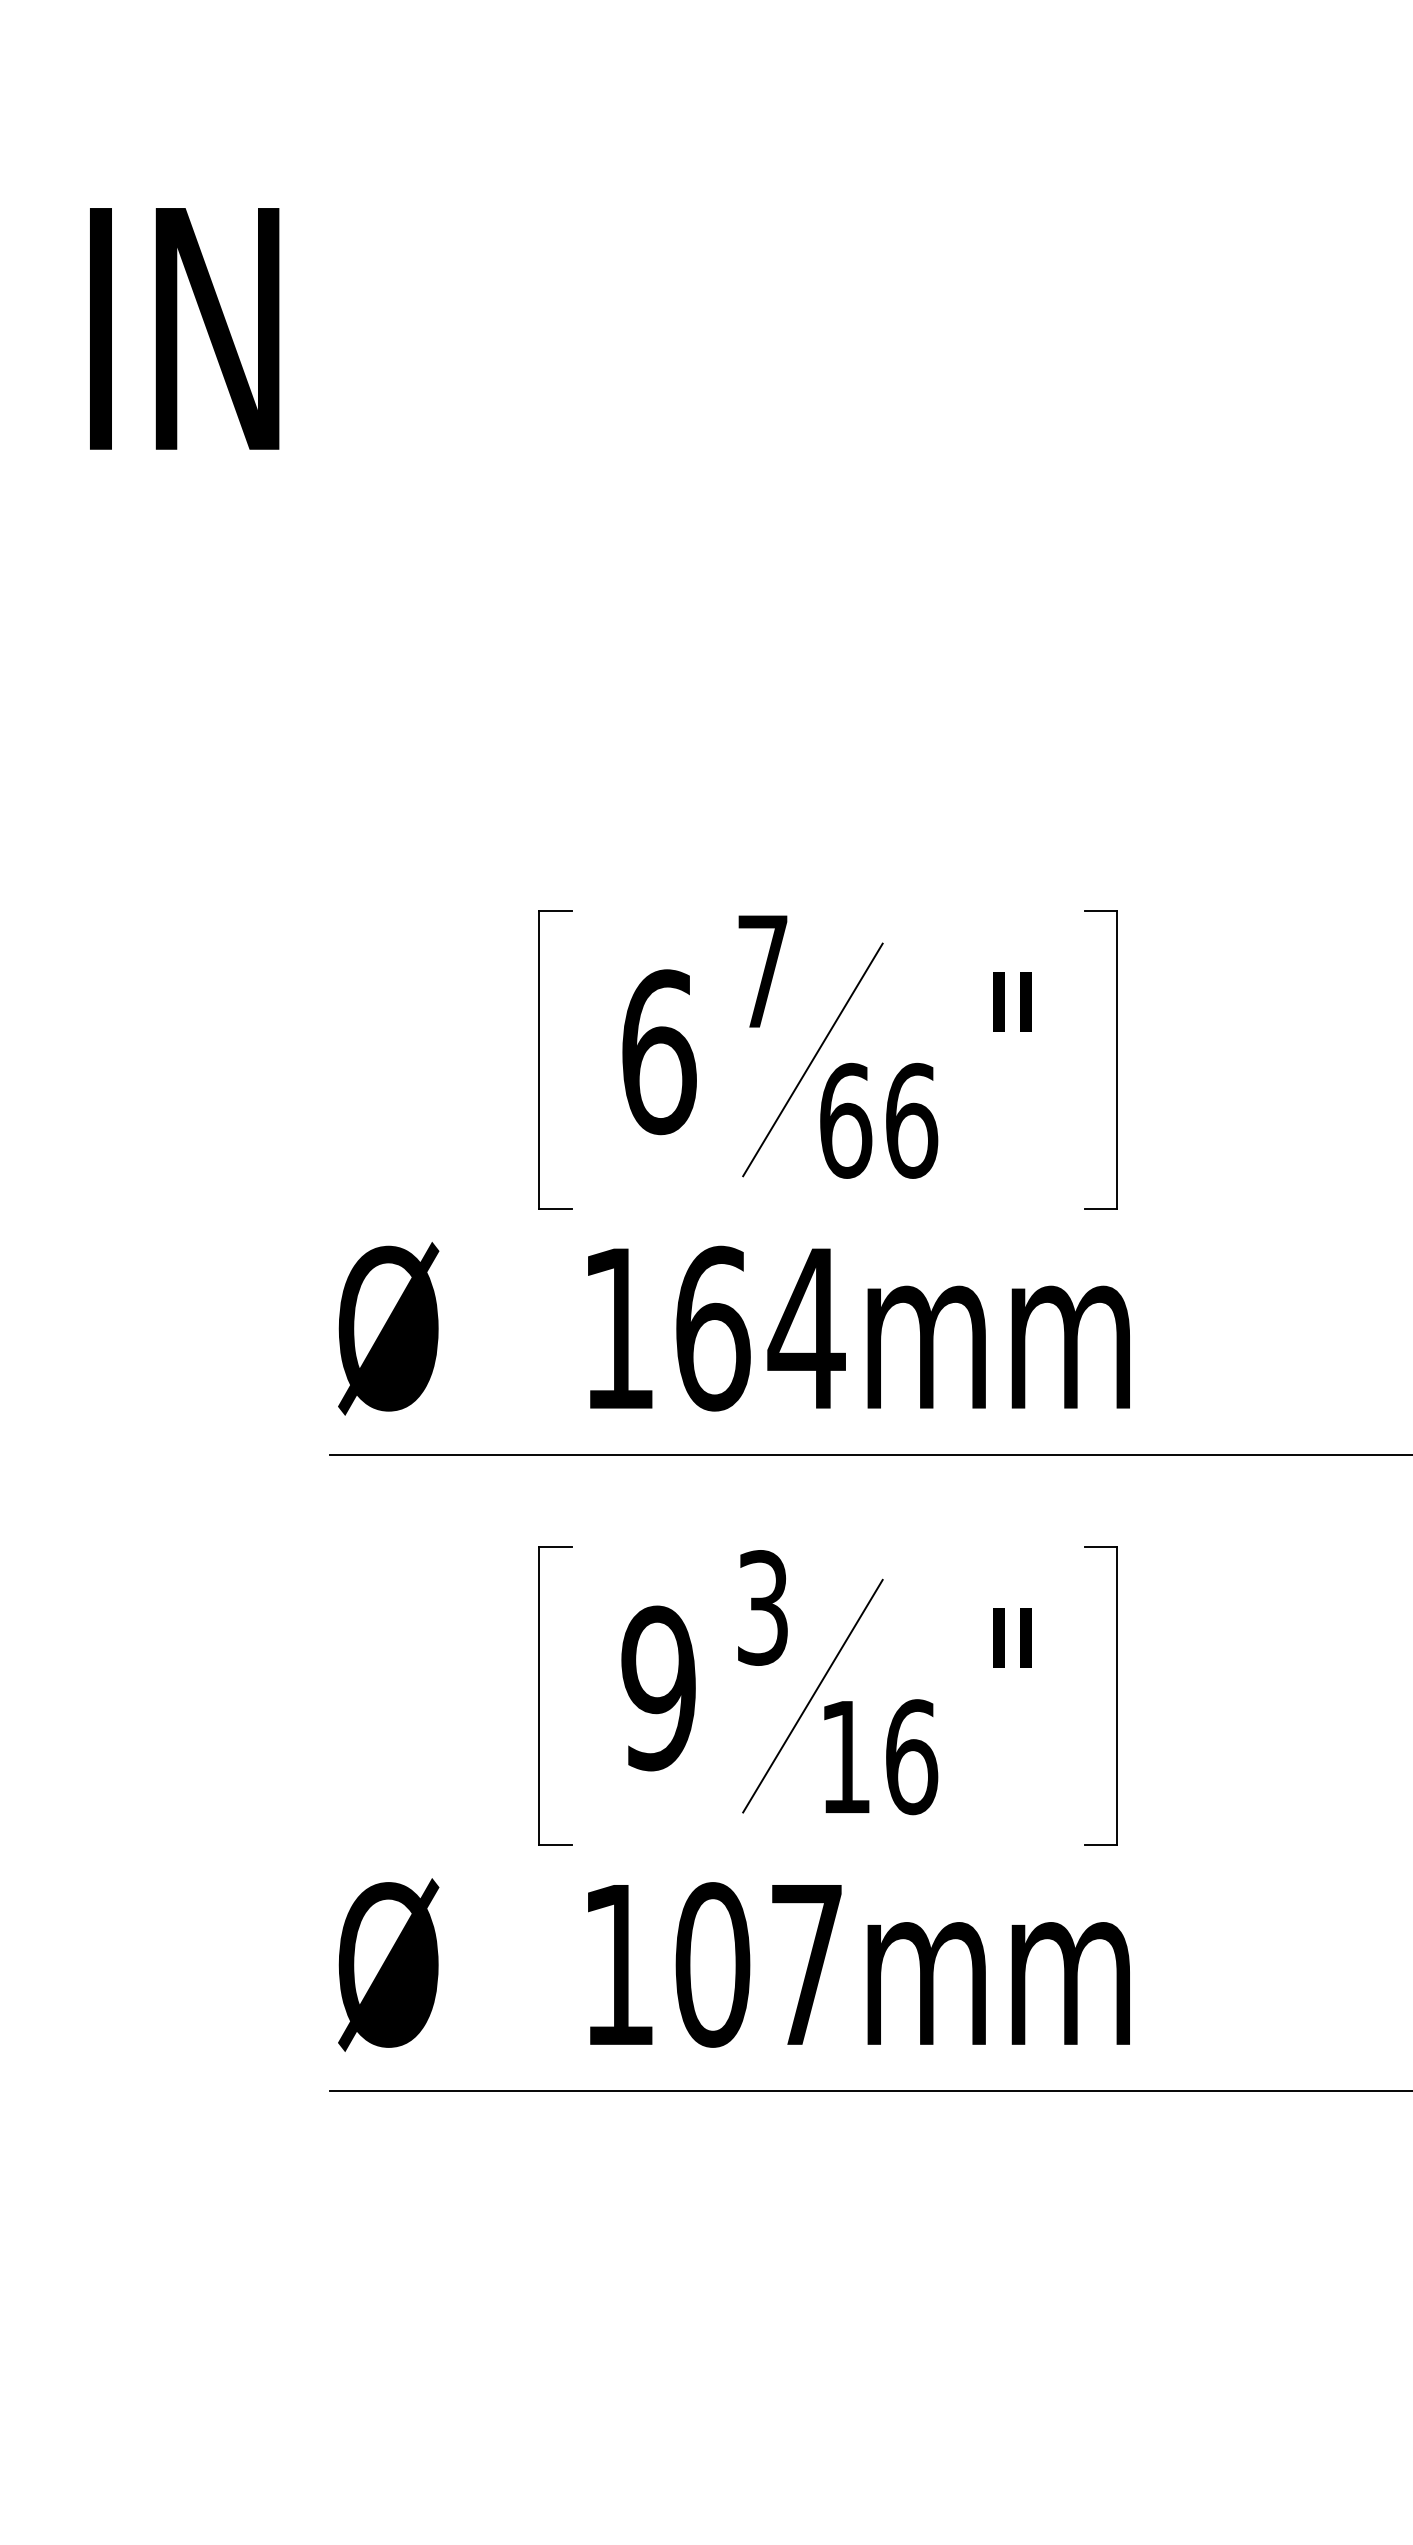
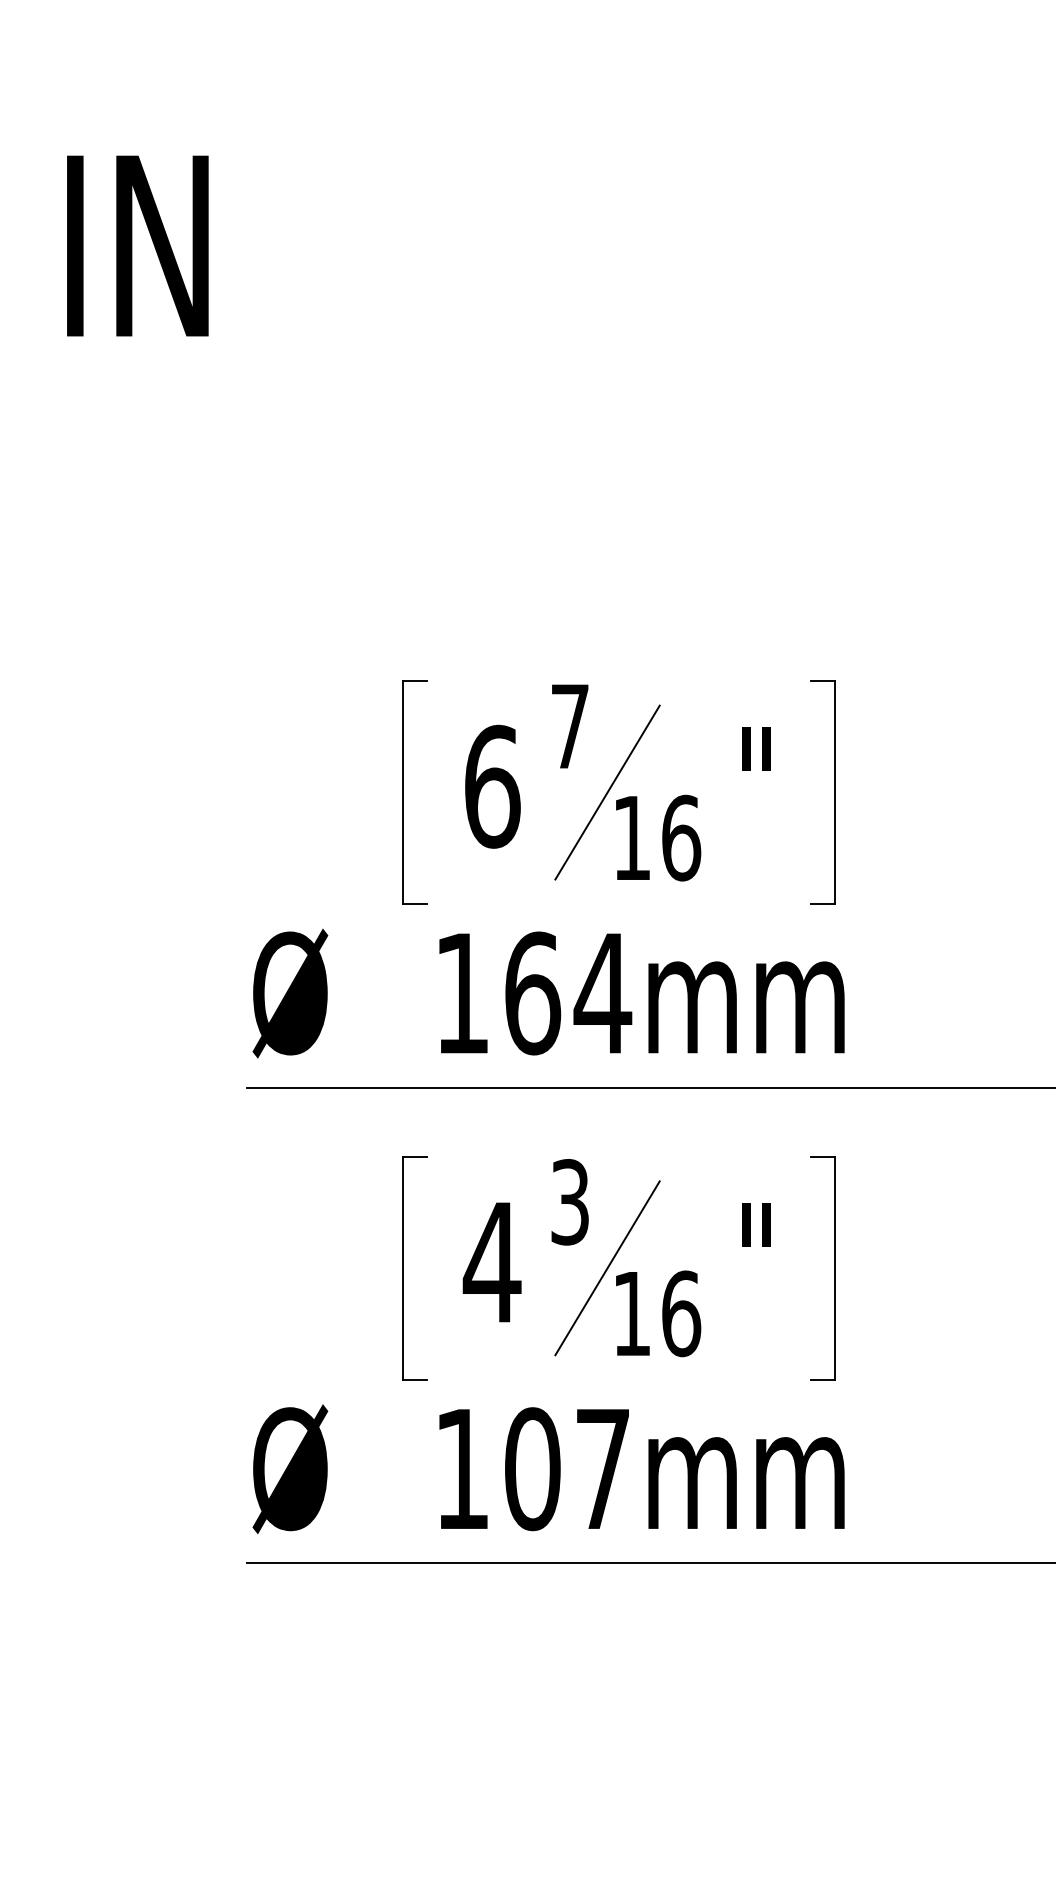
text: (846, 1120) -> (632, 837), 66 -> 16
text: (658, 1688) -> (492, 1262), 9 -> 4

